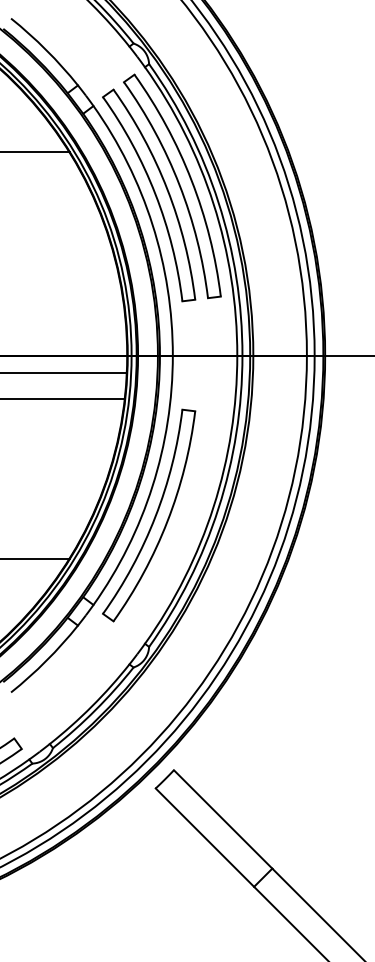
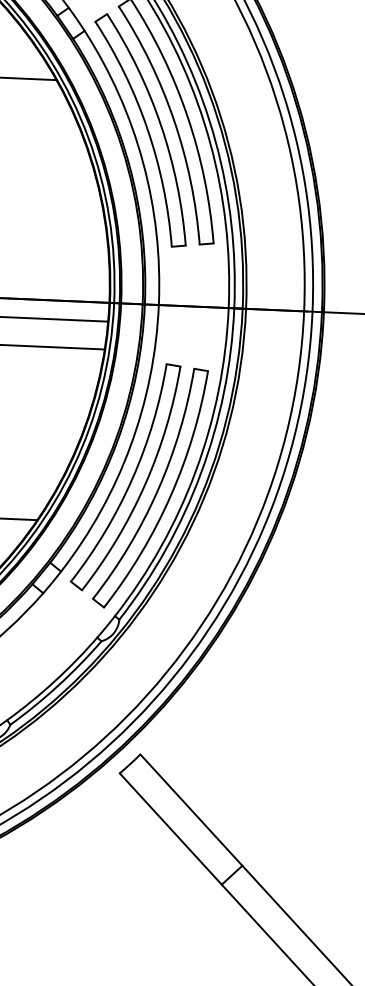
part: (178, 525) -> (156, 489), added

